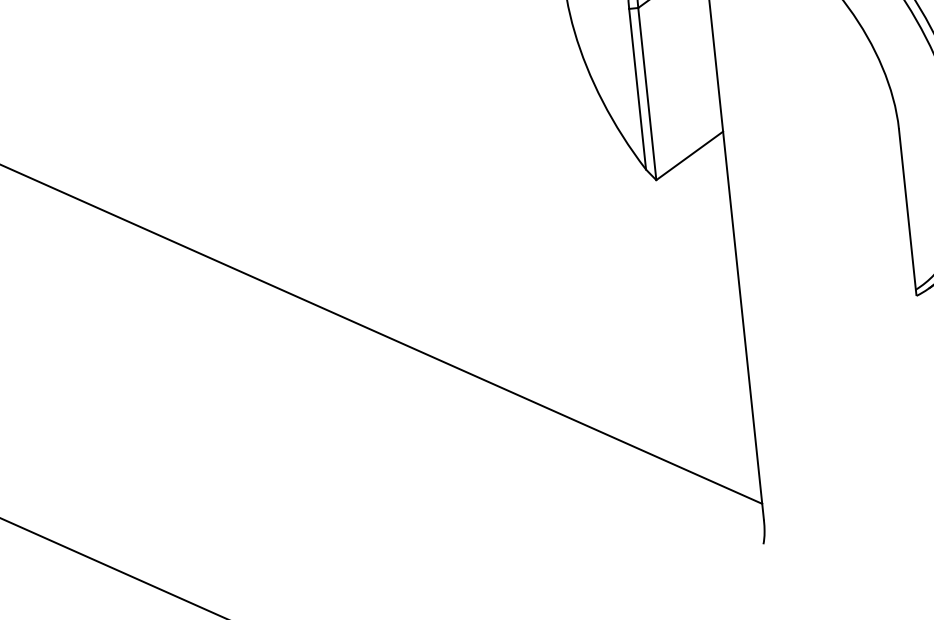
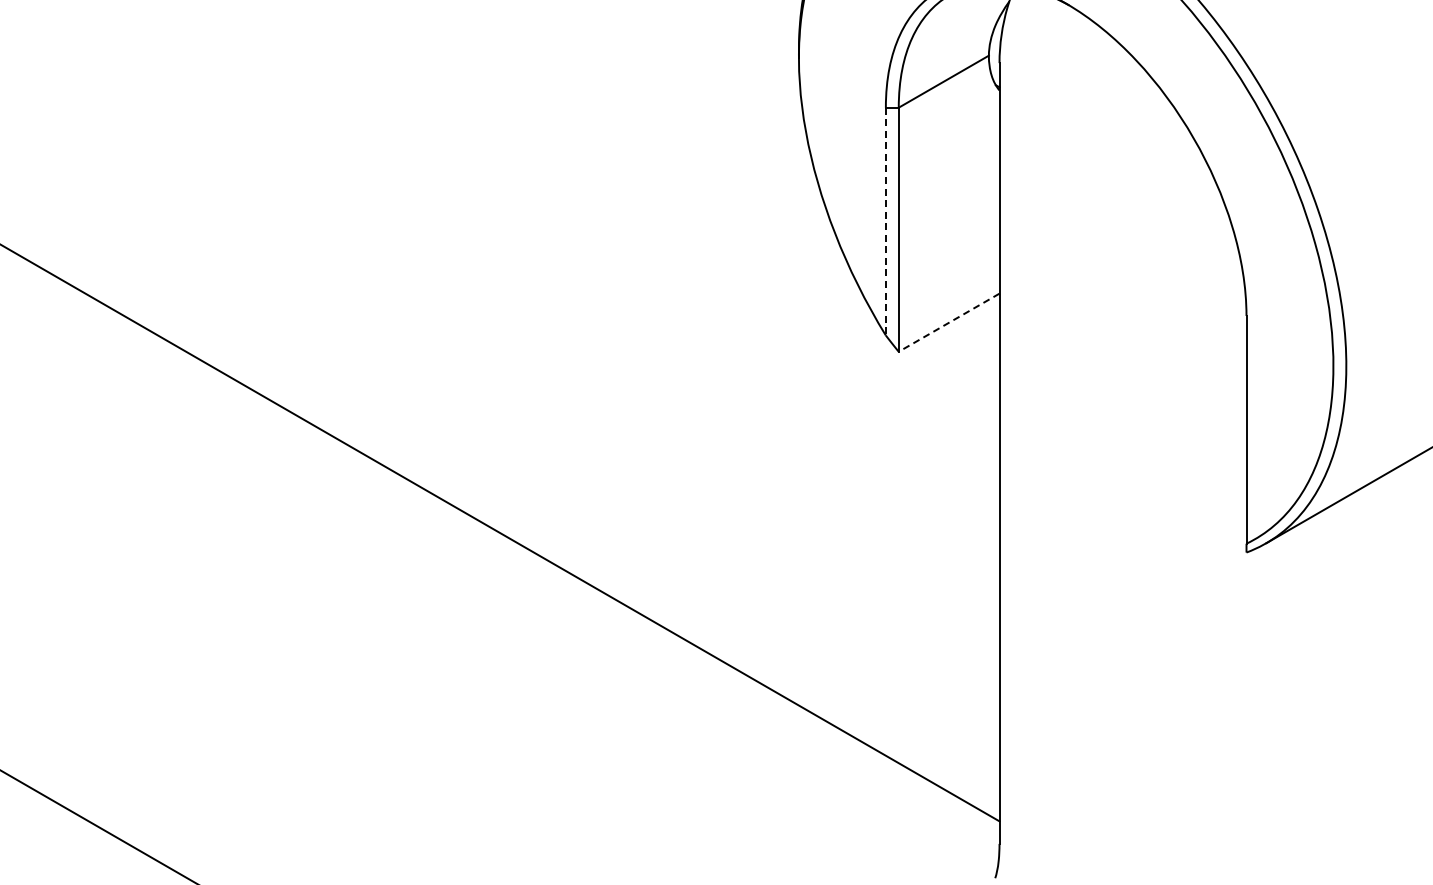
line: (637, 89) -> (885, 221), solid -> dashed
line: (689, 155) -> (948, 322), solid -> dashed

